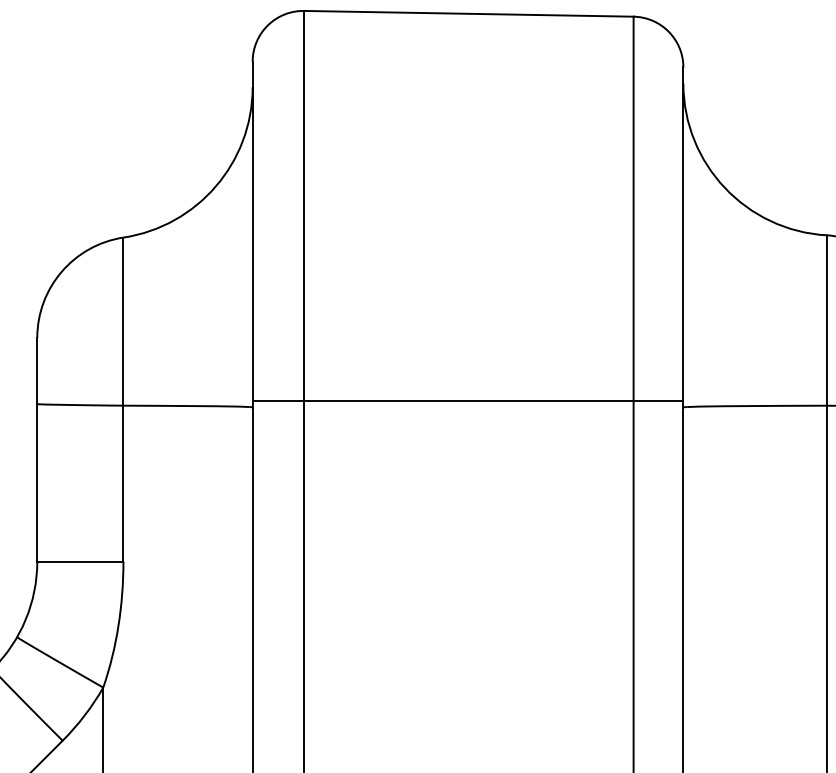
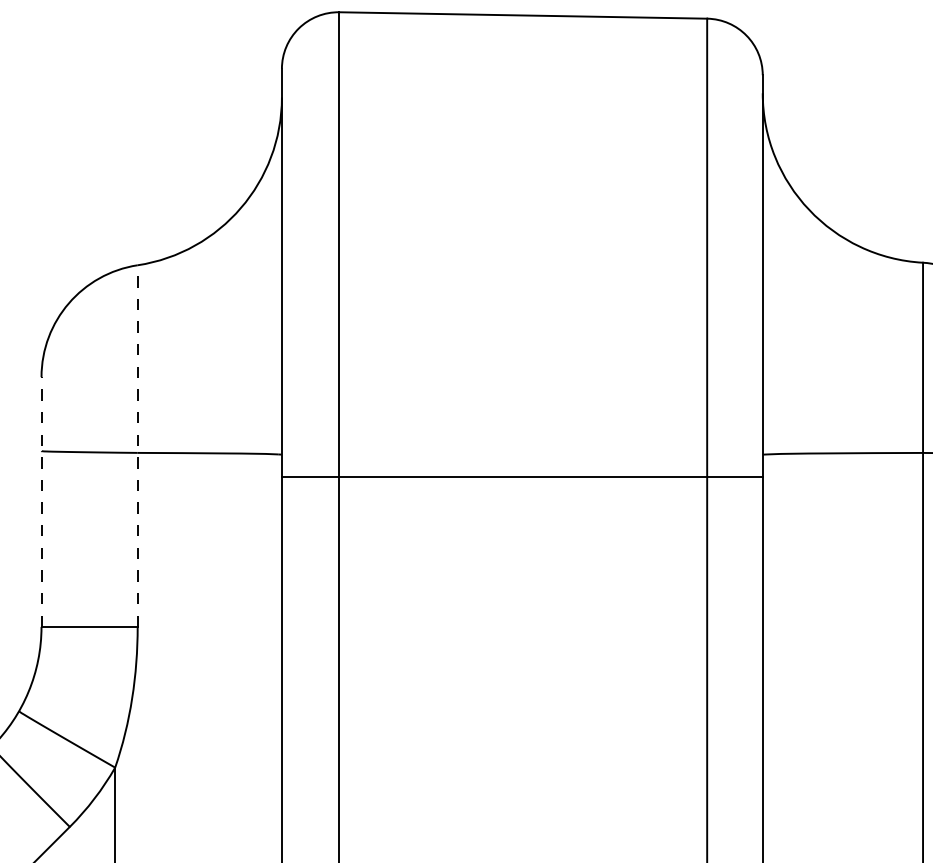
line: (123, 399) -> (137, 446), solid -> dashed
line: (467, 401) -> (521, 477), moved
line: (37, 449) -> (41, 501), solid -> dashed

